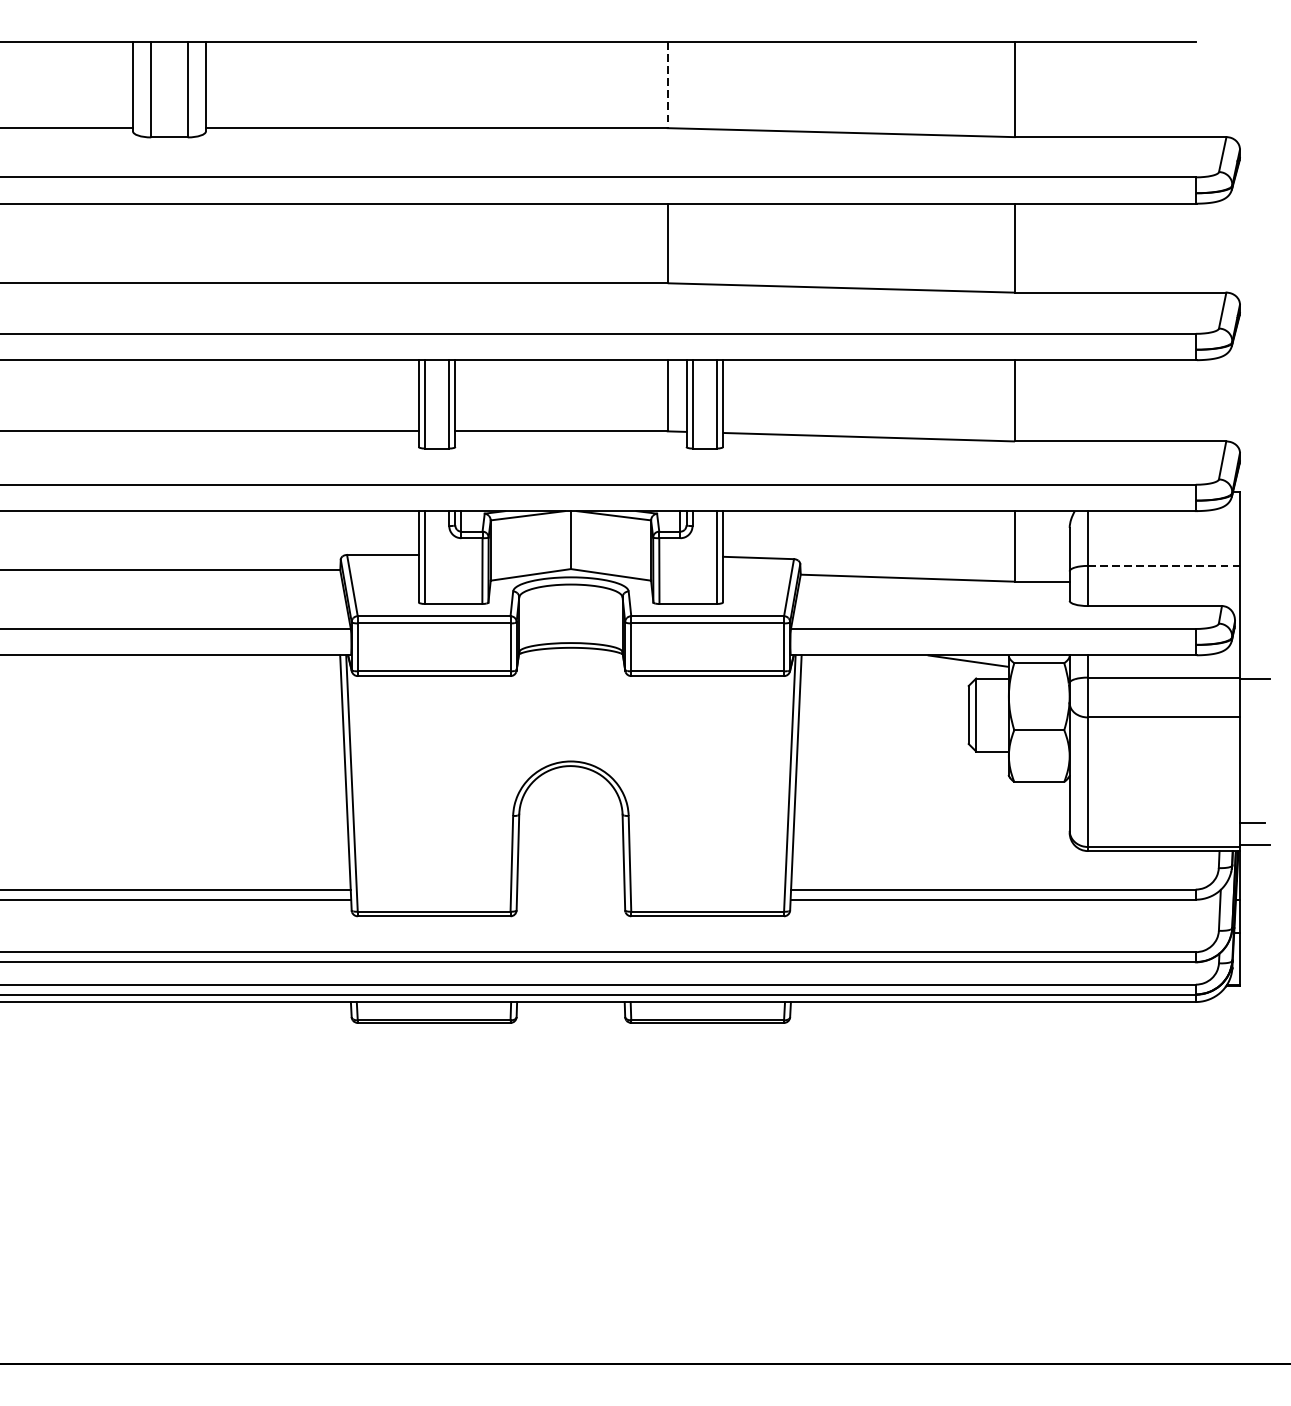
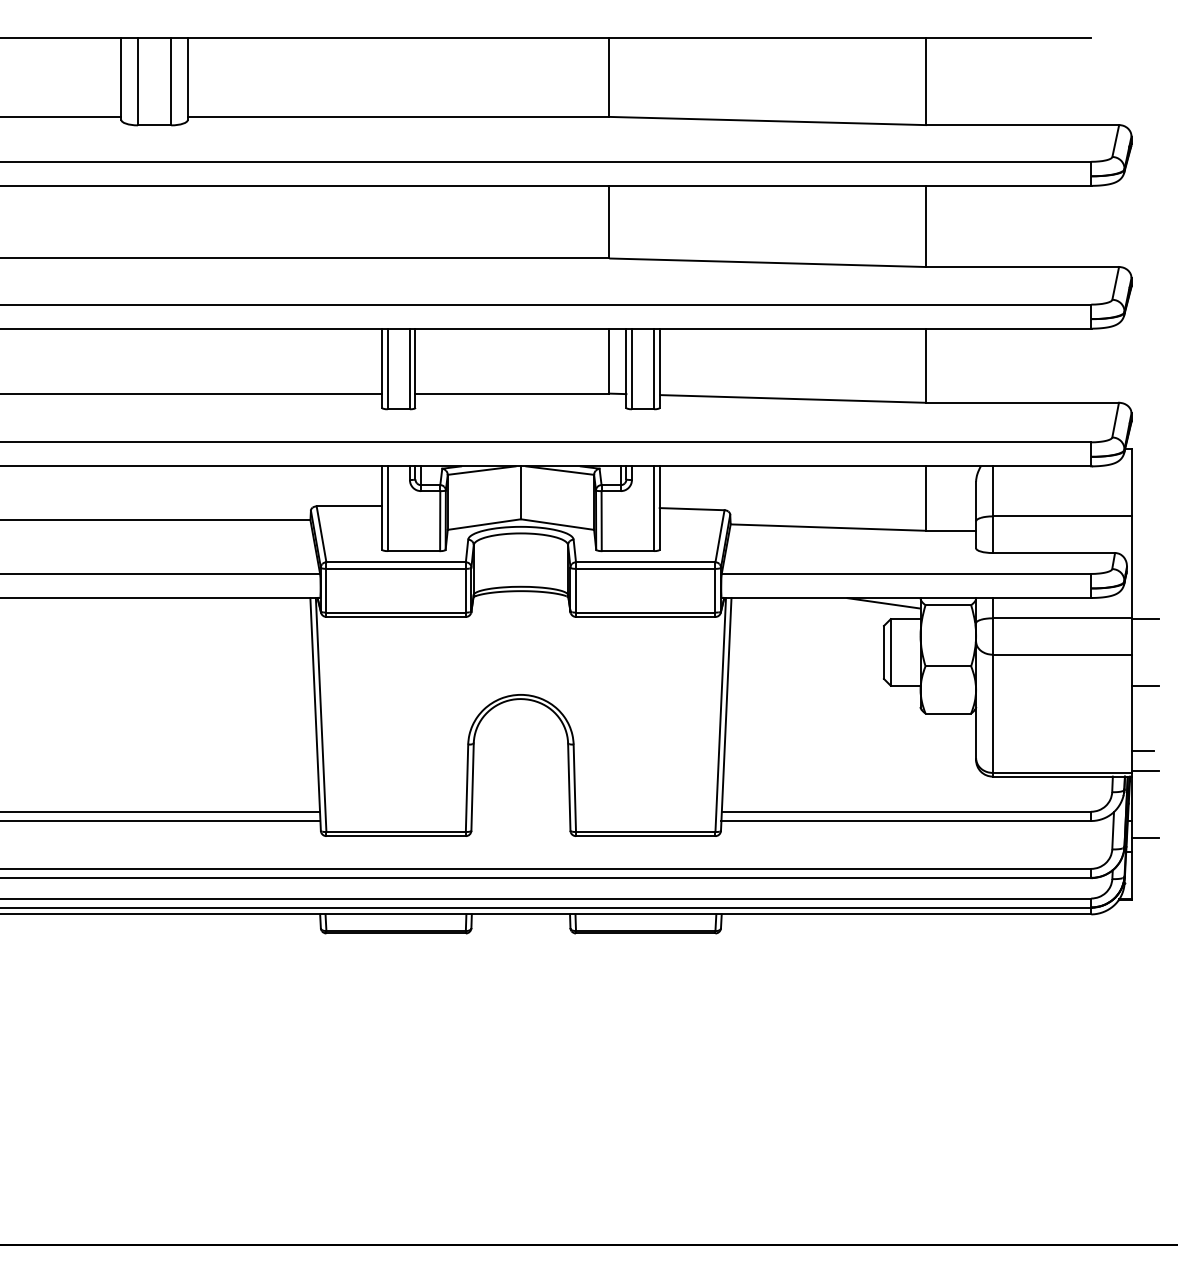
line: (667, 86) -> (609, 78), dashed -> solid
line: (1164, 566) -> (1062, 516), dashed -> solid
line: (1255, 751) -> (1145, 685), added
line: (1255, 917) -> (1145, 837), added

